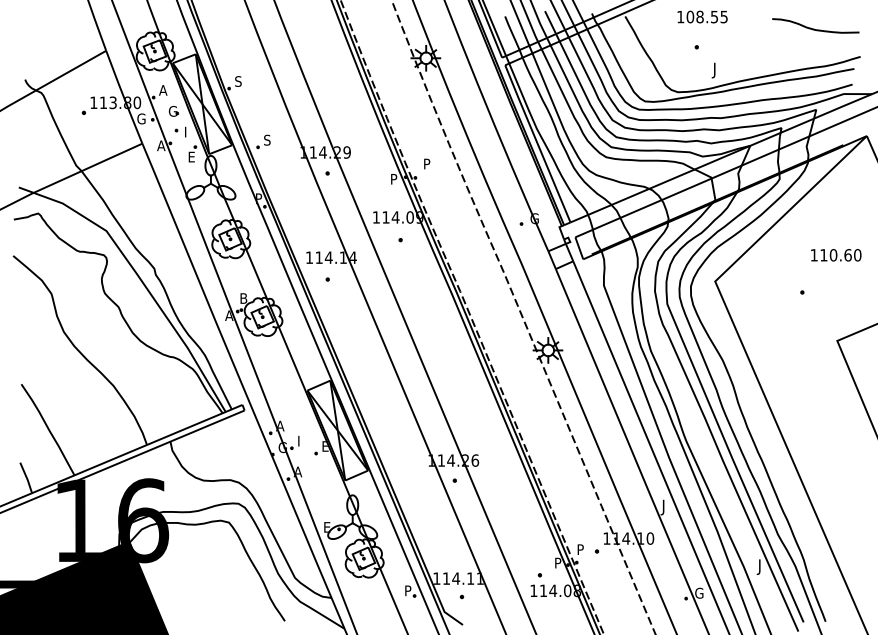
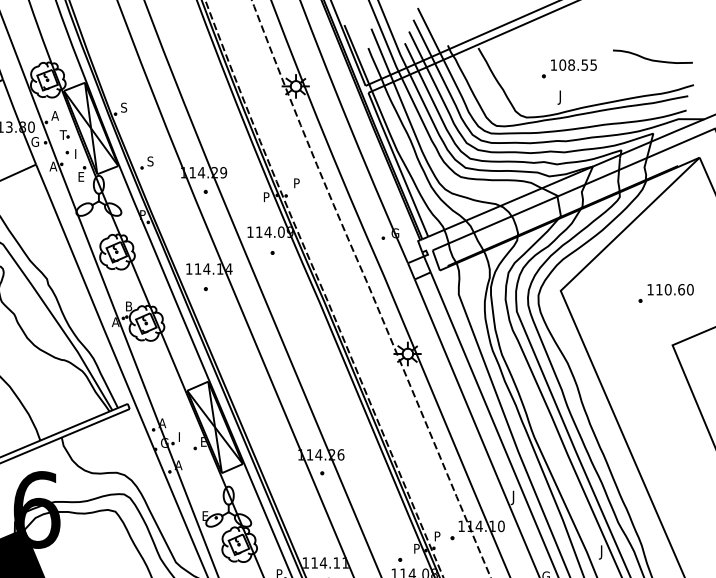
text: (702, 16) -> (573, 64), moved
text: (172, 110) -> (63, 134), G -> T
text: (836, 255) -> (670, 289), moved

